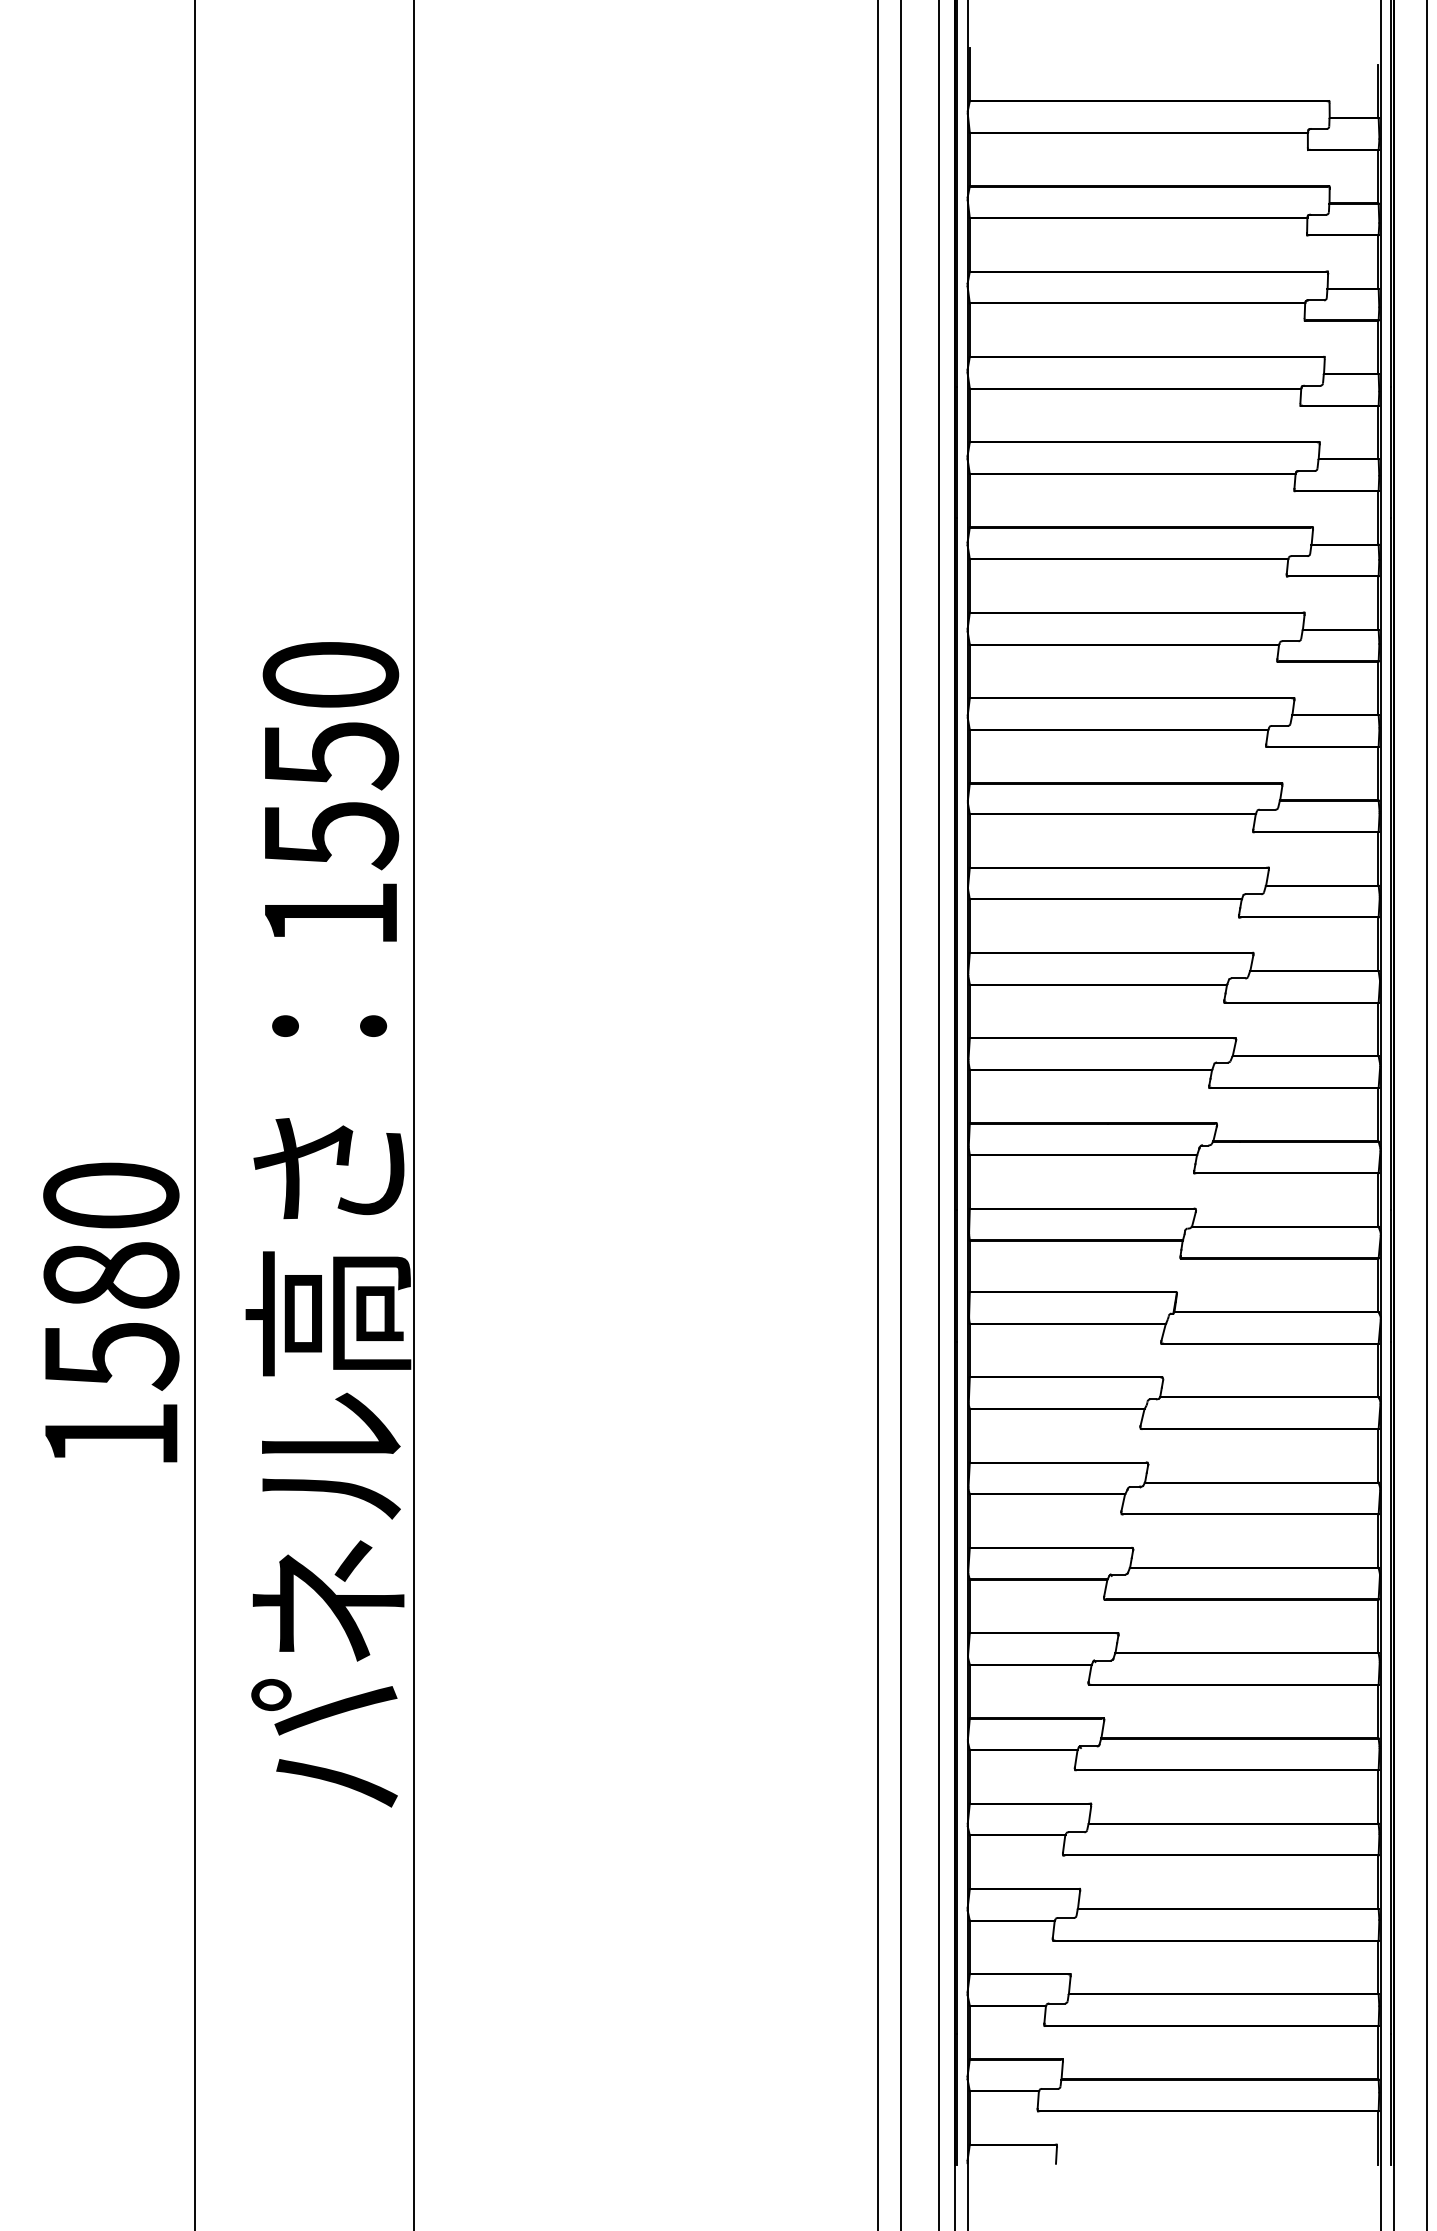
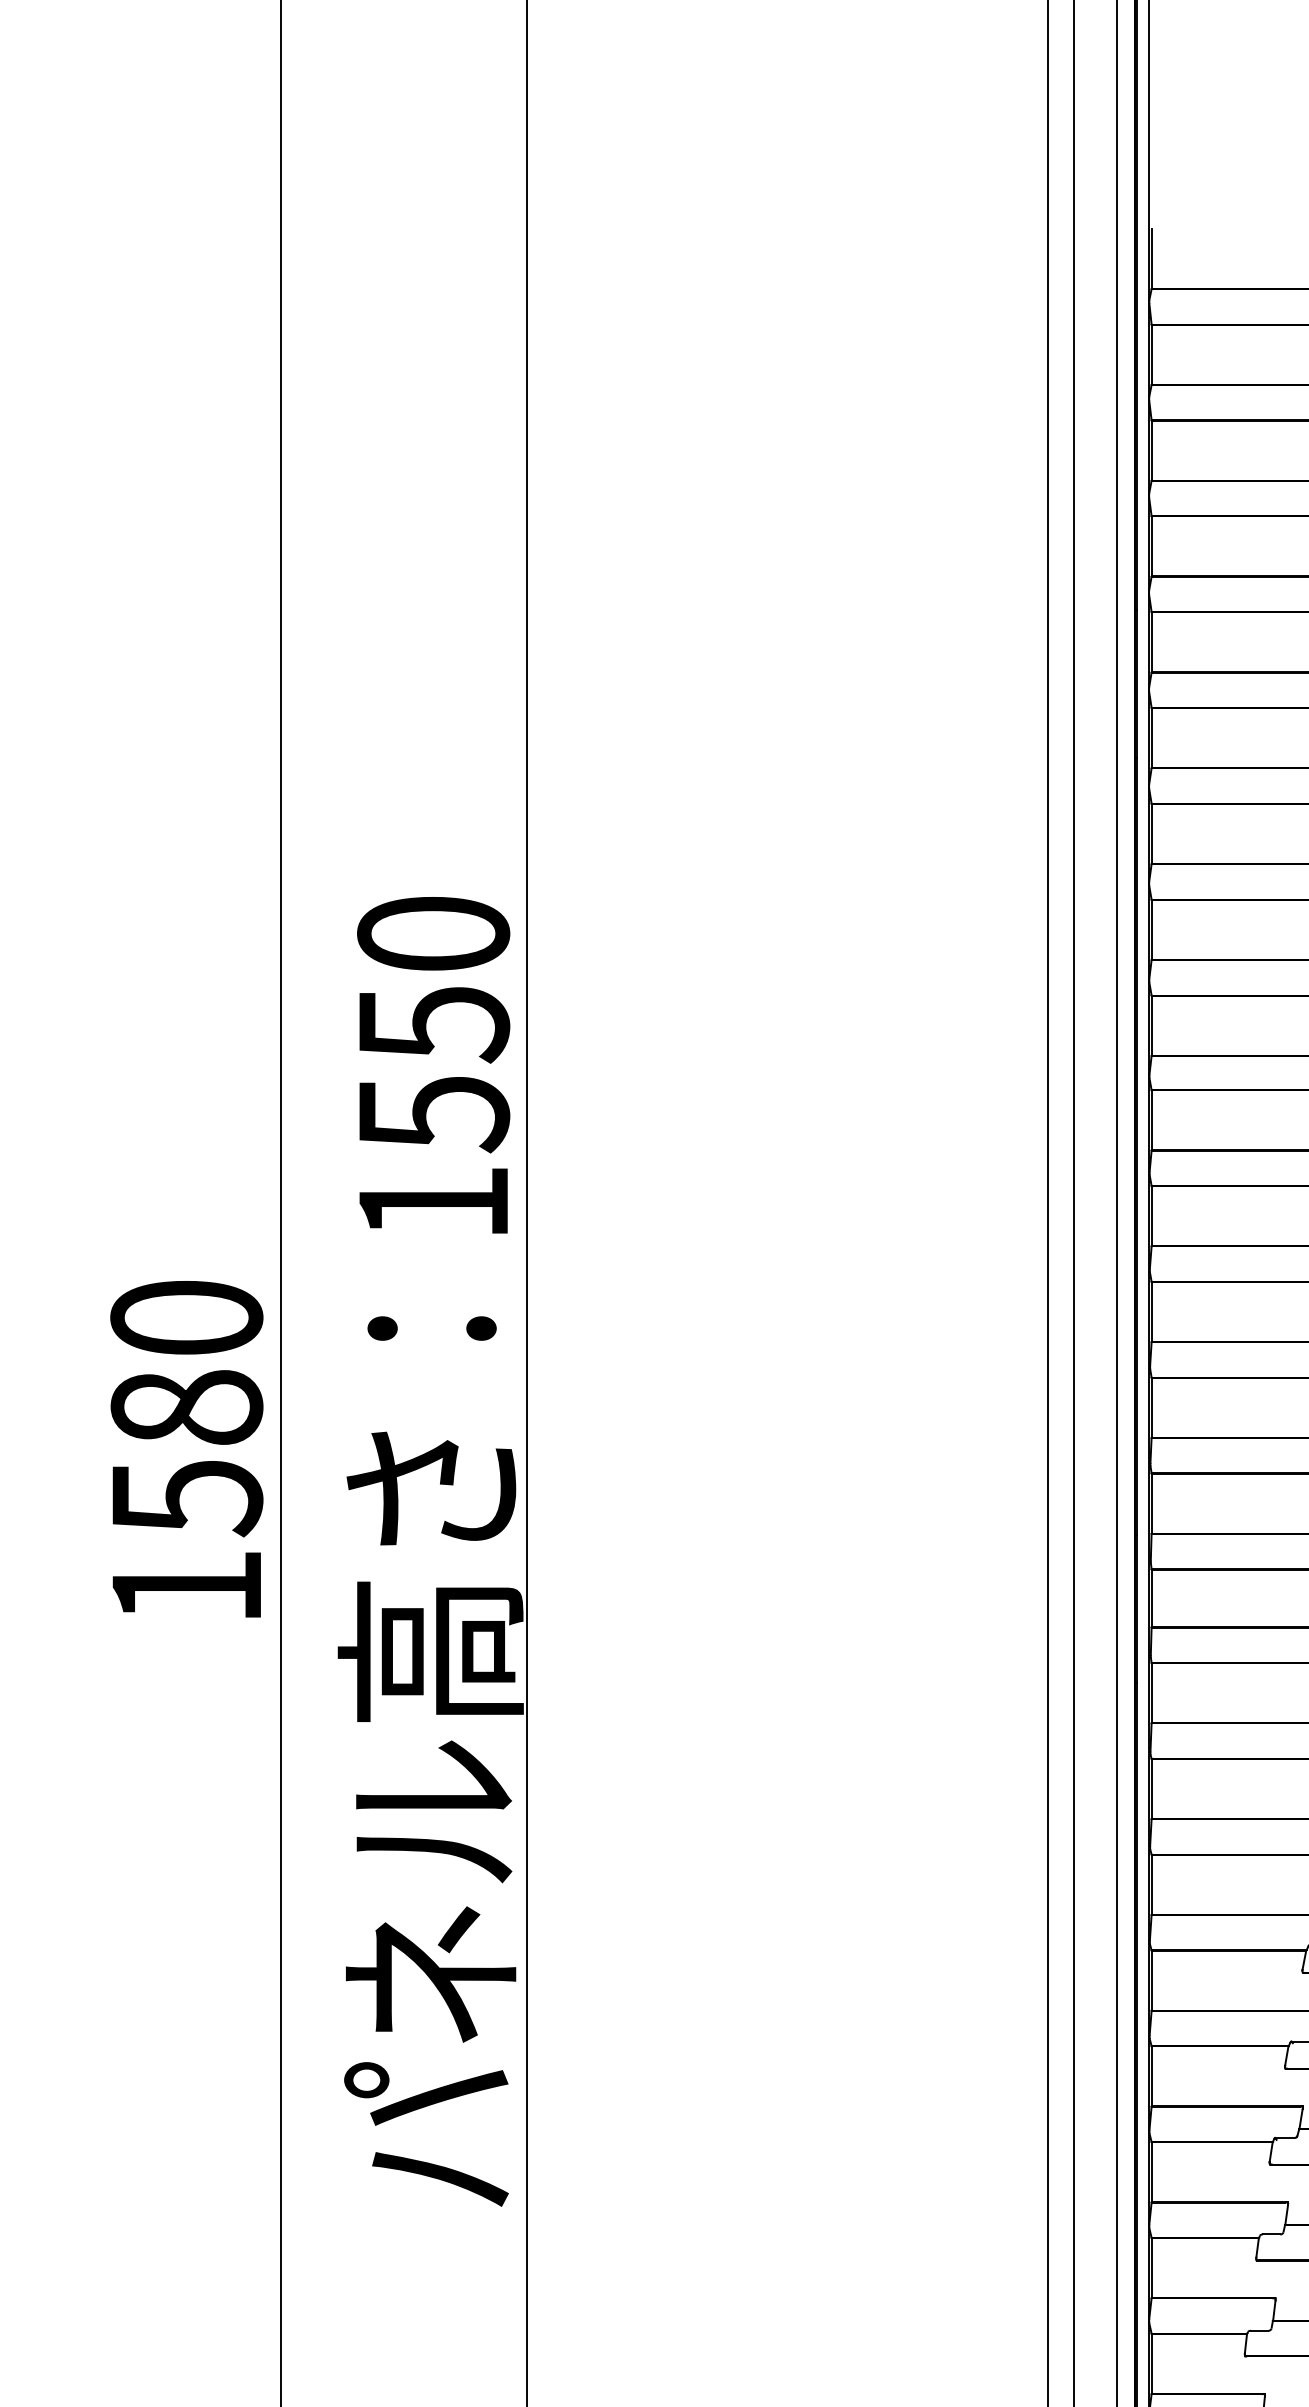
text: (111, 1312) -> (187, 1449), moved

